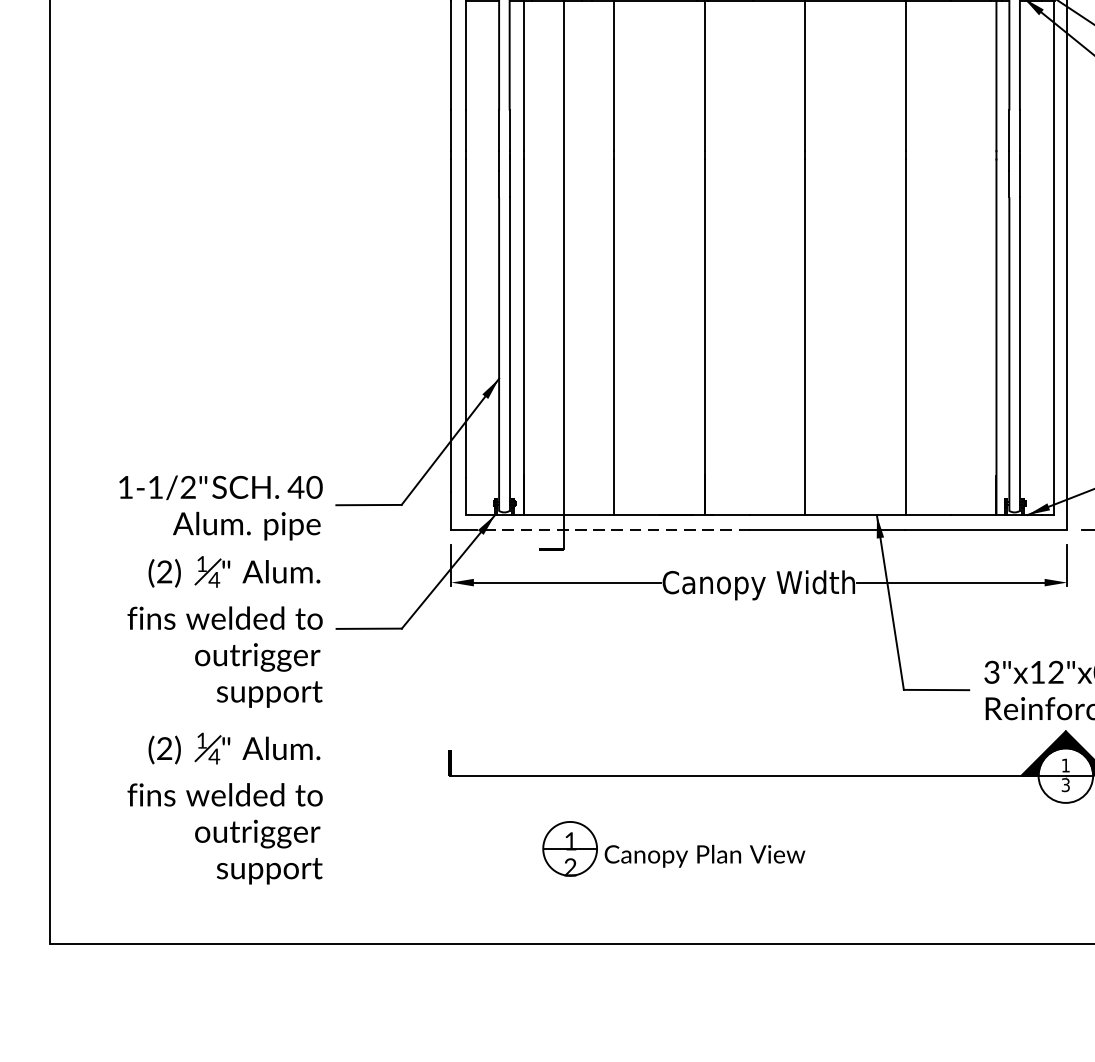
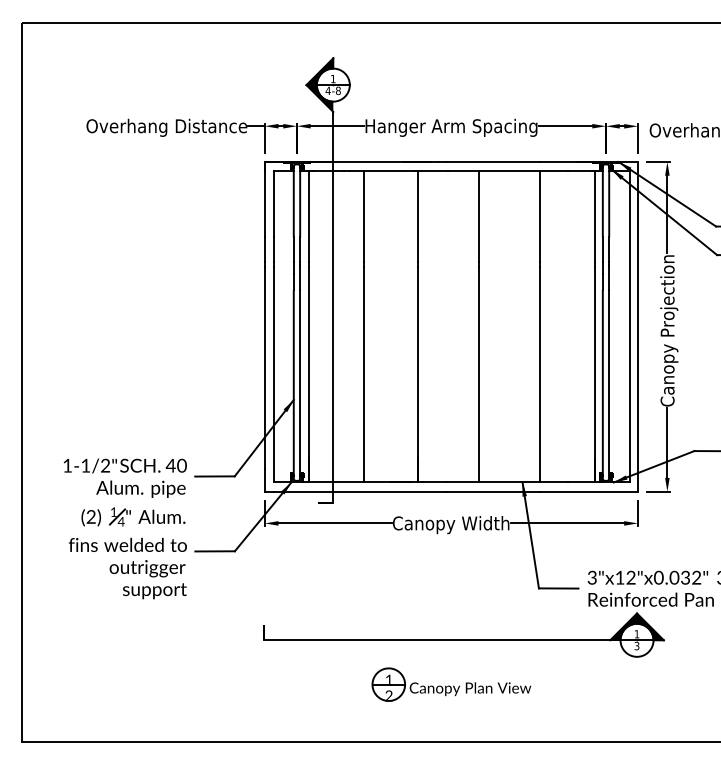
line: (607, 529) -> (359, 491), dashed -> solid
part: (224, 808) -> (127, 660), removed
part: (672, 848) -> (450, 684), moved

